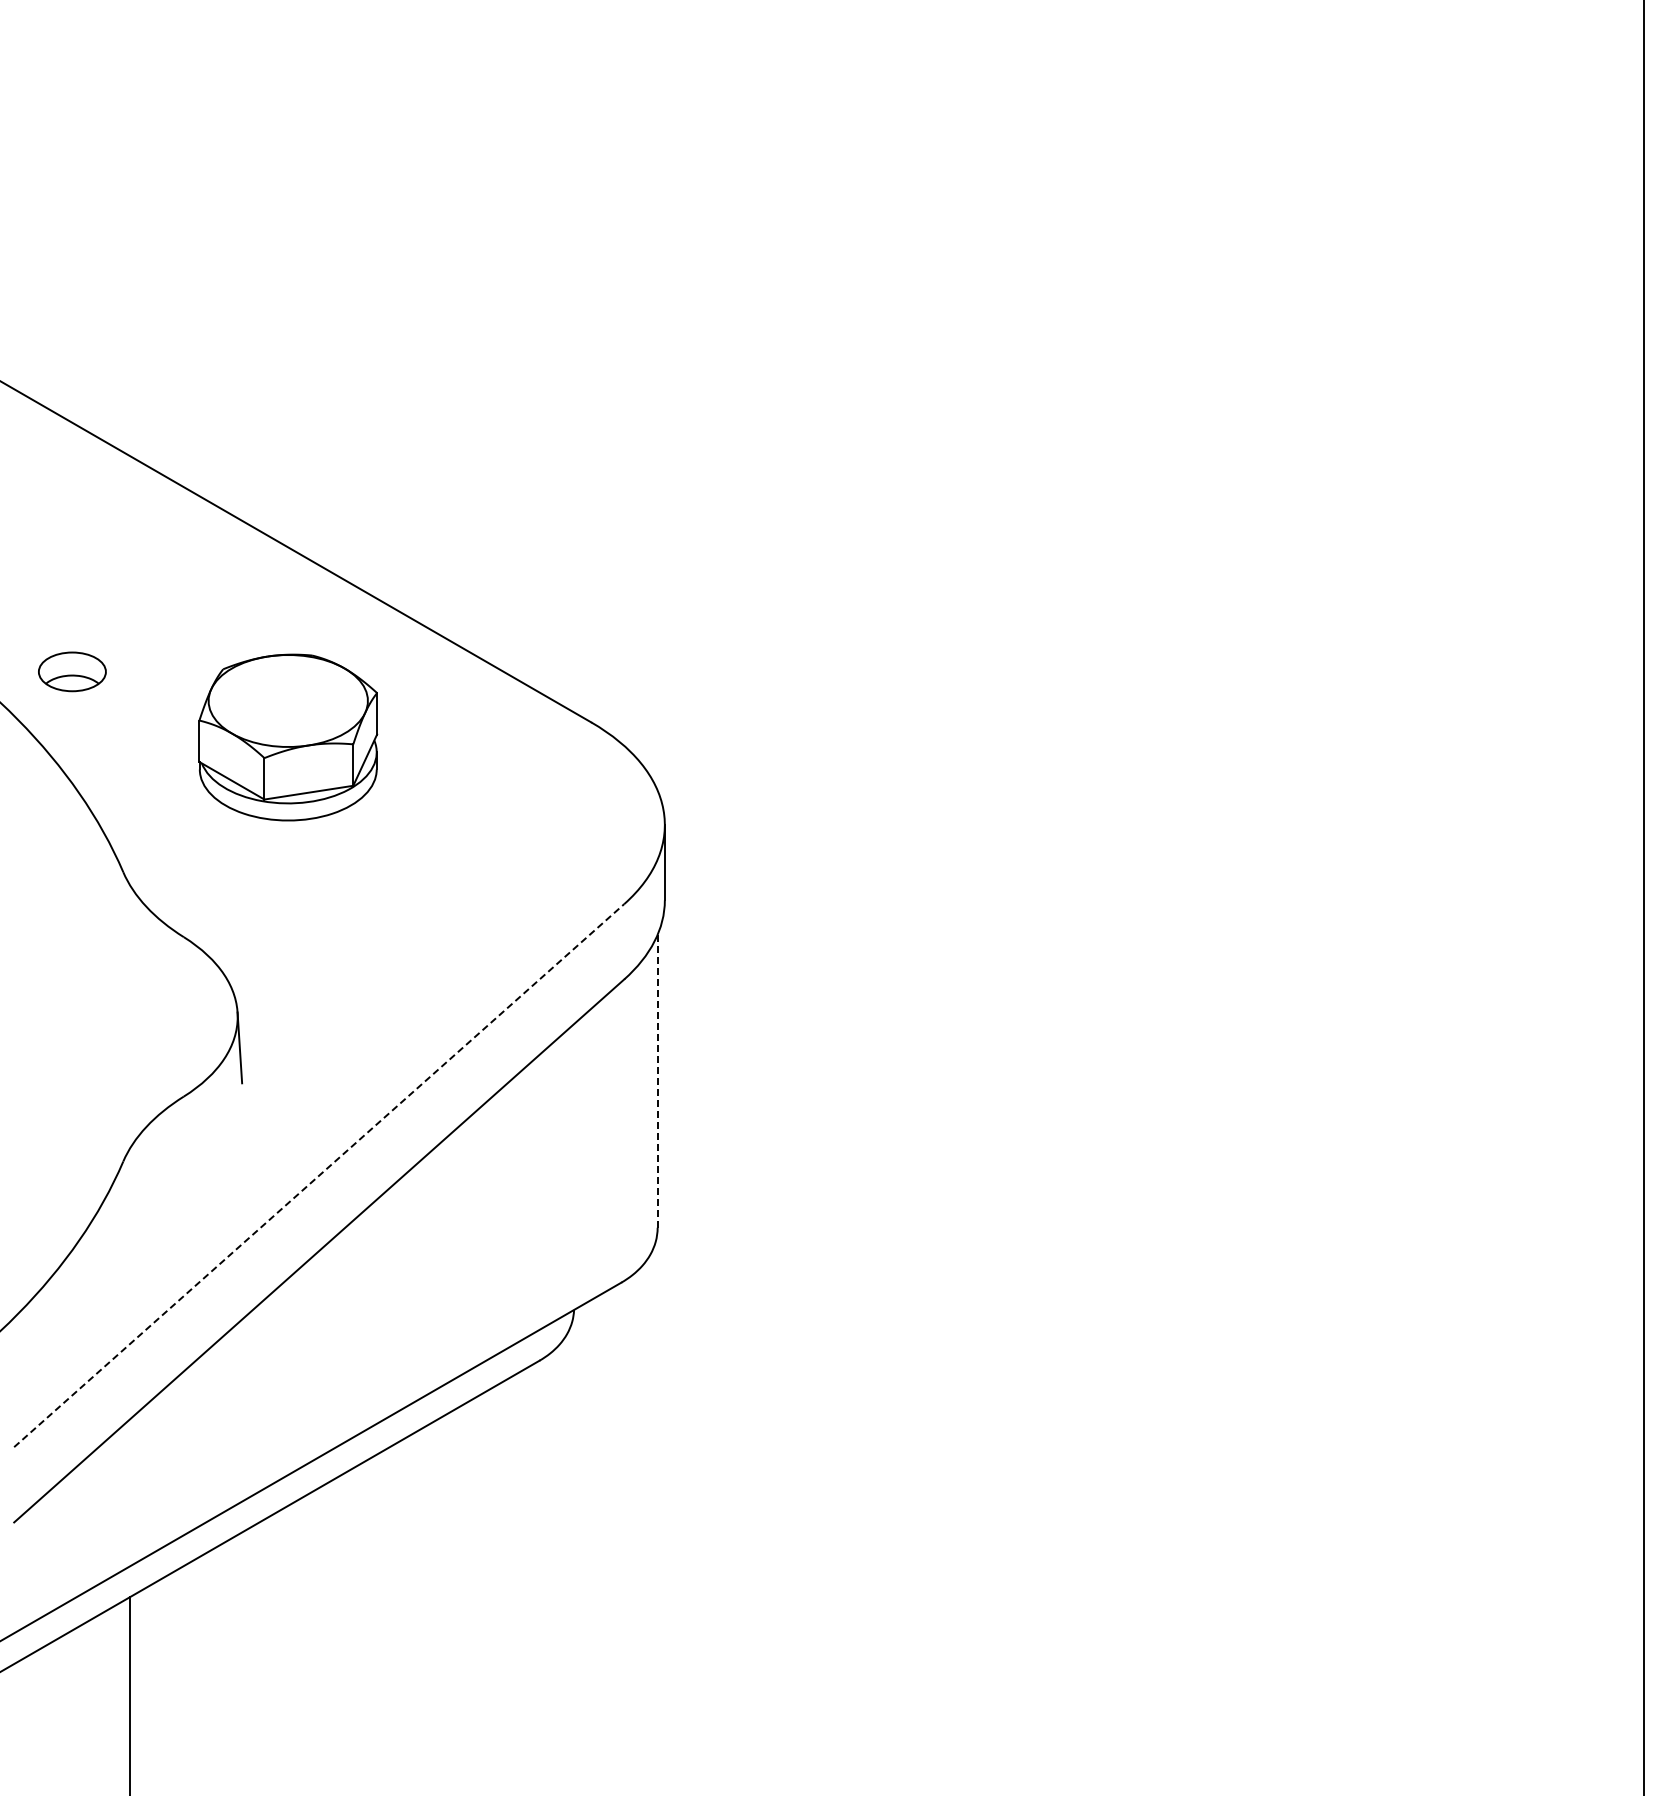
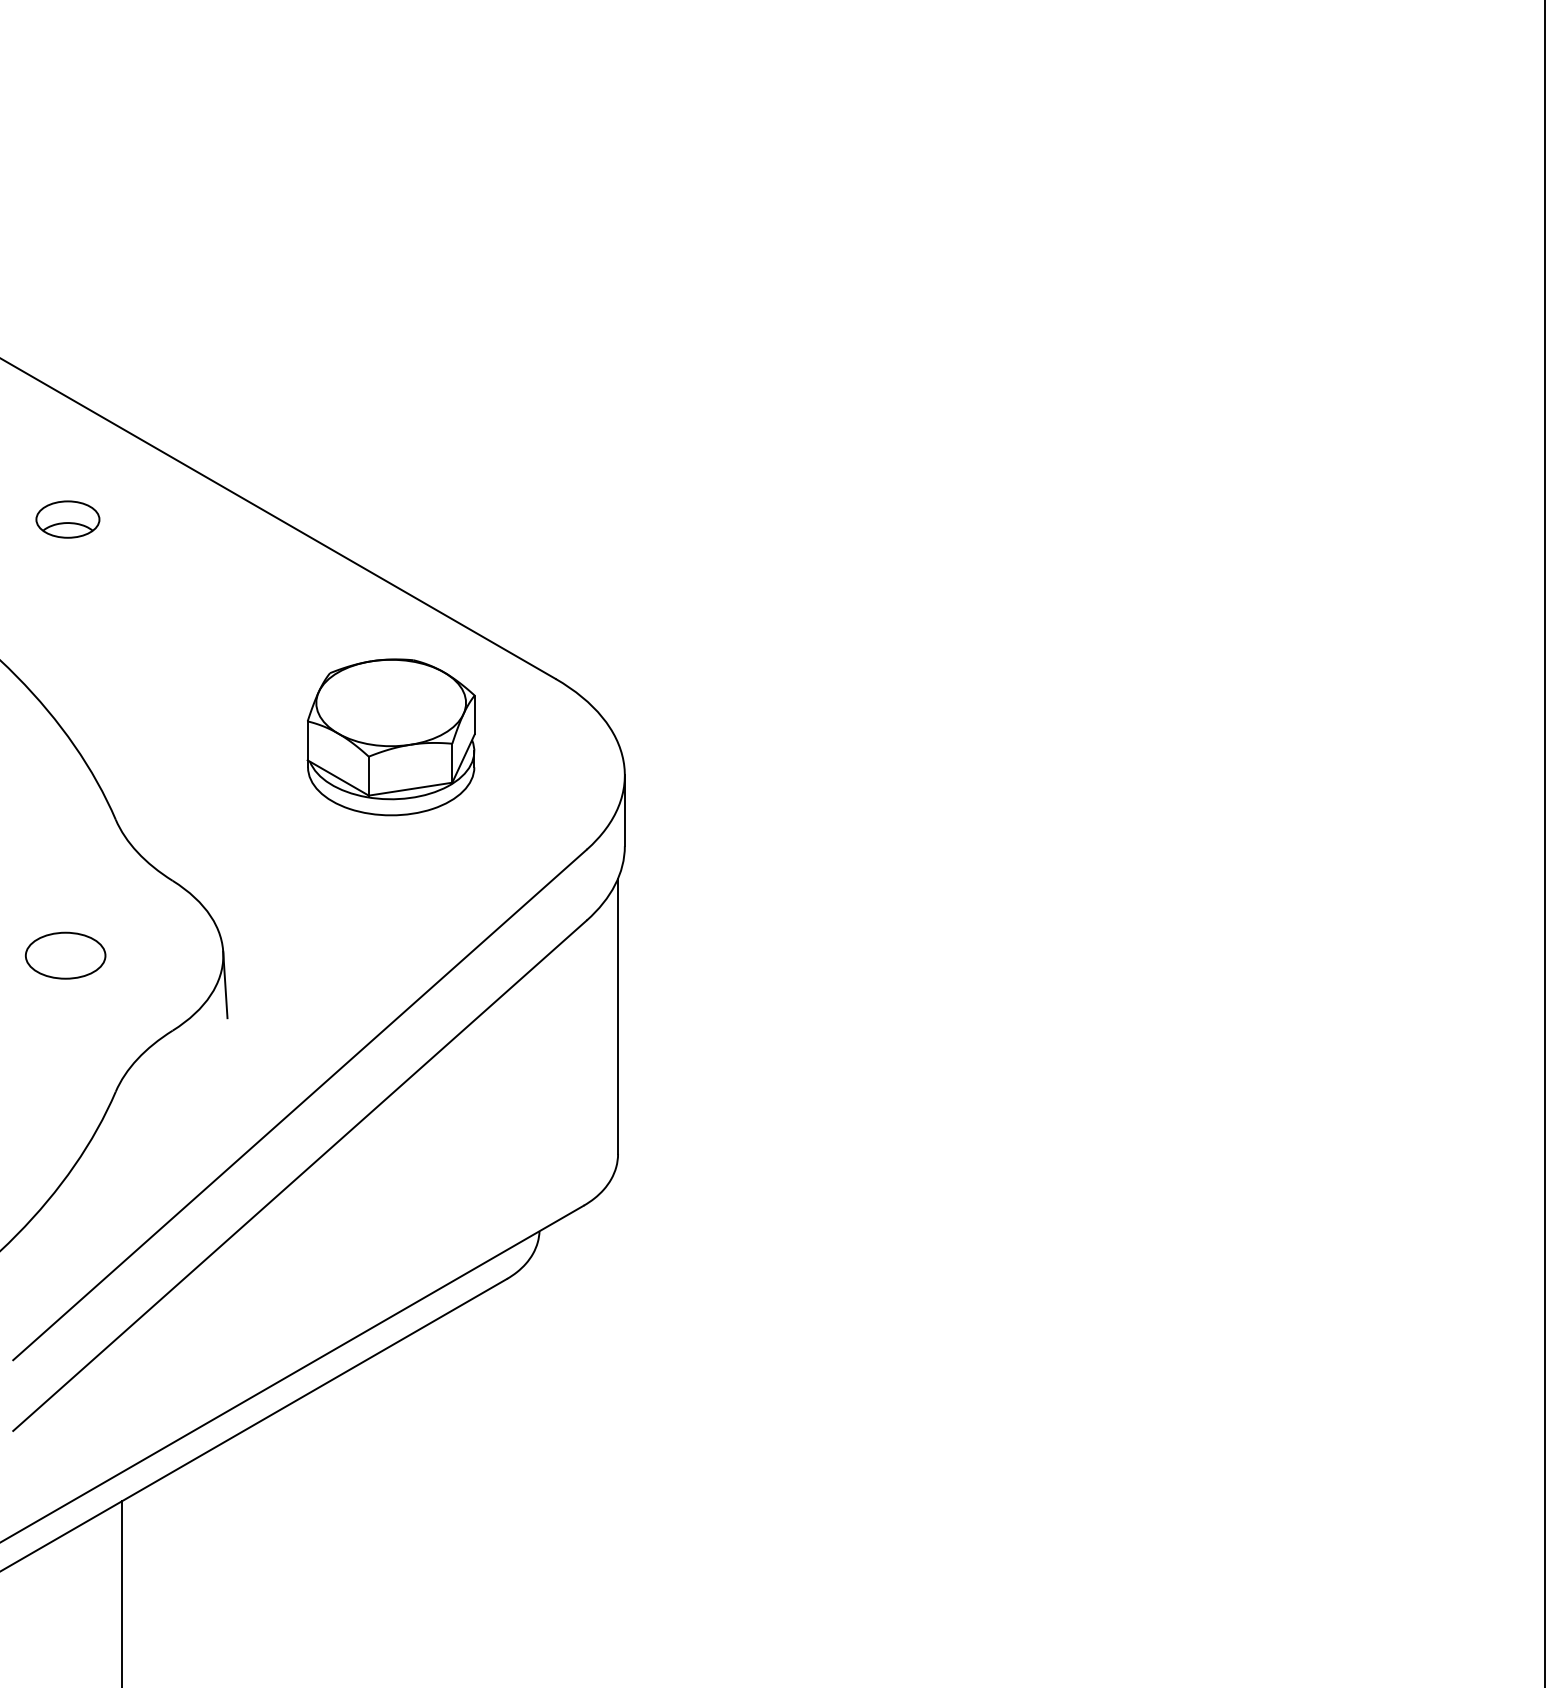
part: (72, 671) -> (68, 519), moved
part: (288, 737) -> (391, 737), moved
part: (69, 1016) -> (65, 955), added
line: (657, 1080) -> (617, 1015), dashed -> solid
line: (319, 1175) -> (300, 1104), dashed -> solid

